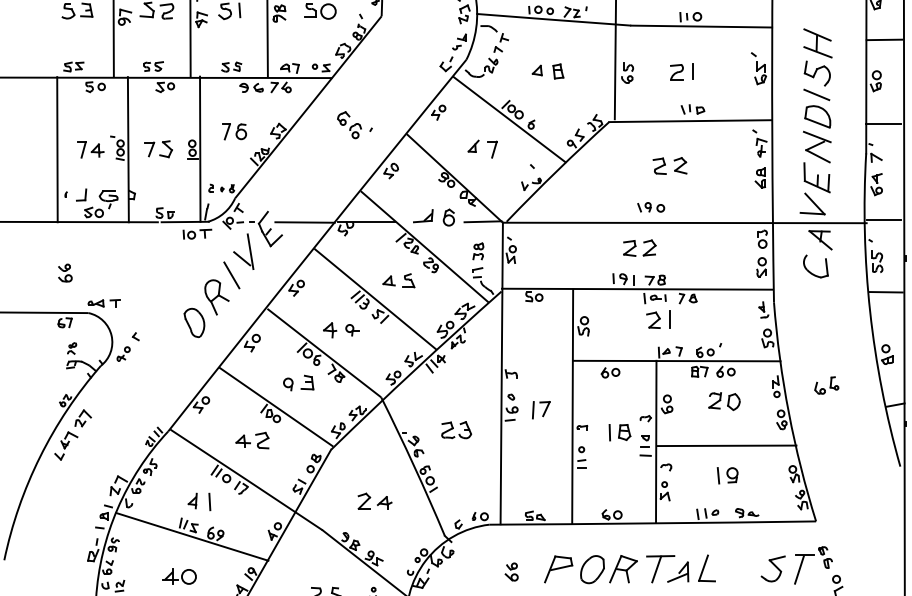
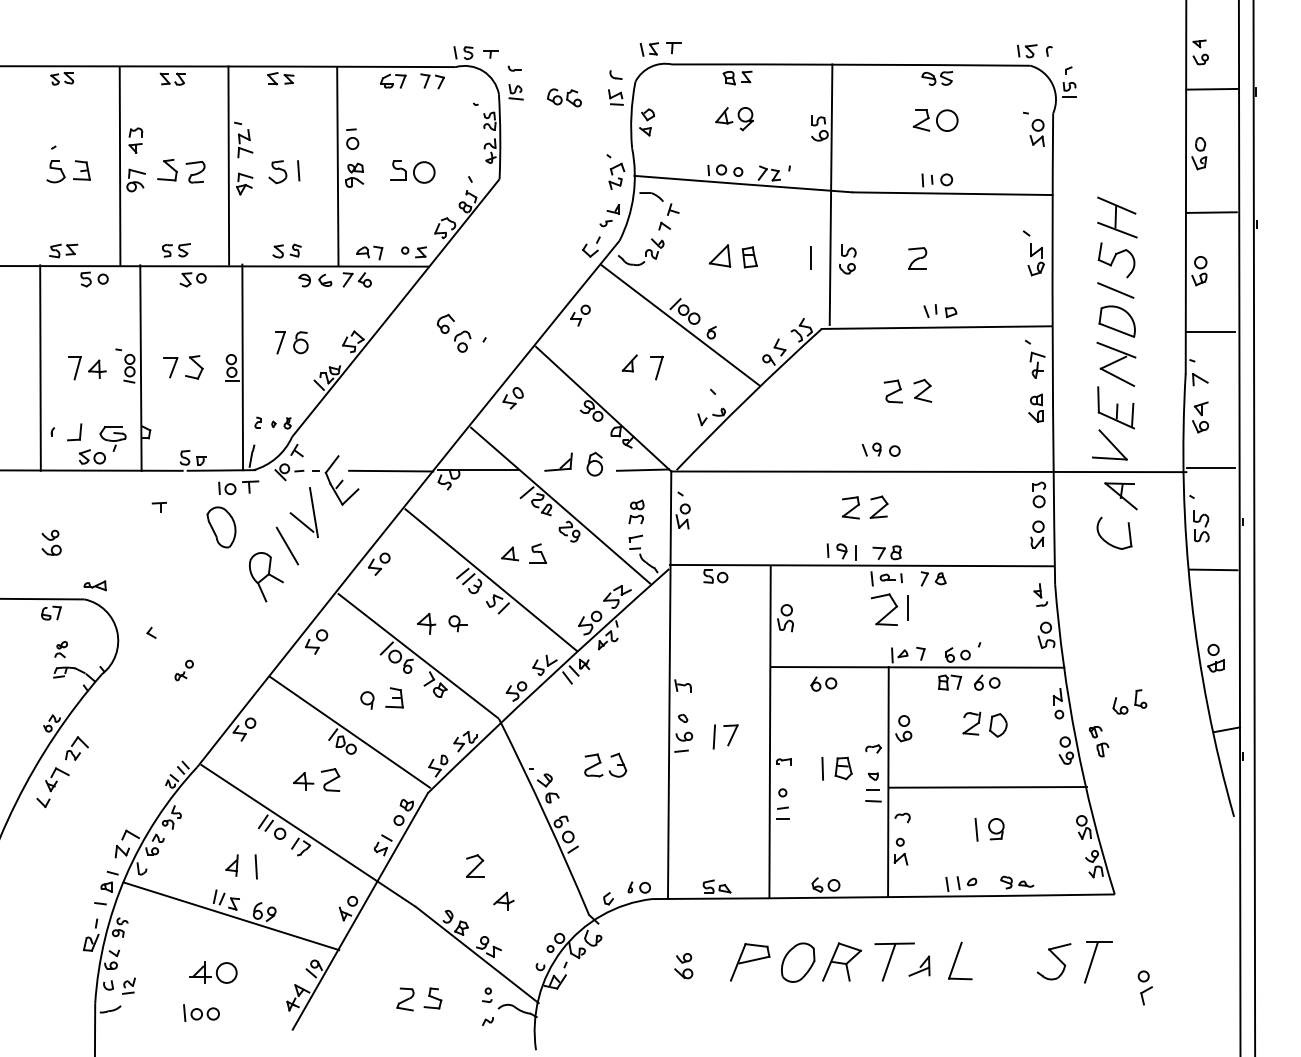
part: (536, 70) -> (719, 255), size x1.6
line: (692, 71) -> (810, 257), moved
part: (114, 303) -> (158, 507), moved
part: (653, 320) -> (884, 609), size x1.4
part: (194, 323) -> (221, 527), moved
part: (123, 354) -> (183, 670), moved
part: (384, 503) -> (503, 901), moved
part: (825, 557) -> (1098, 741), moved
part: (678, 571) -> (919, 965), size x0.7

